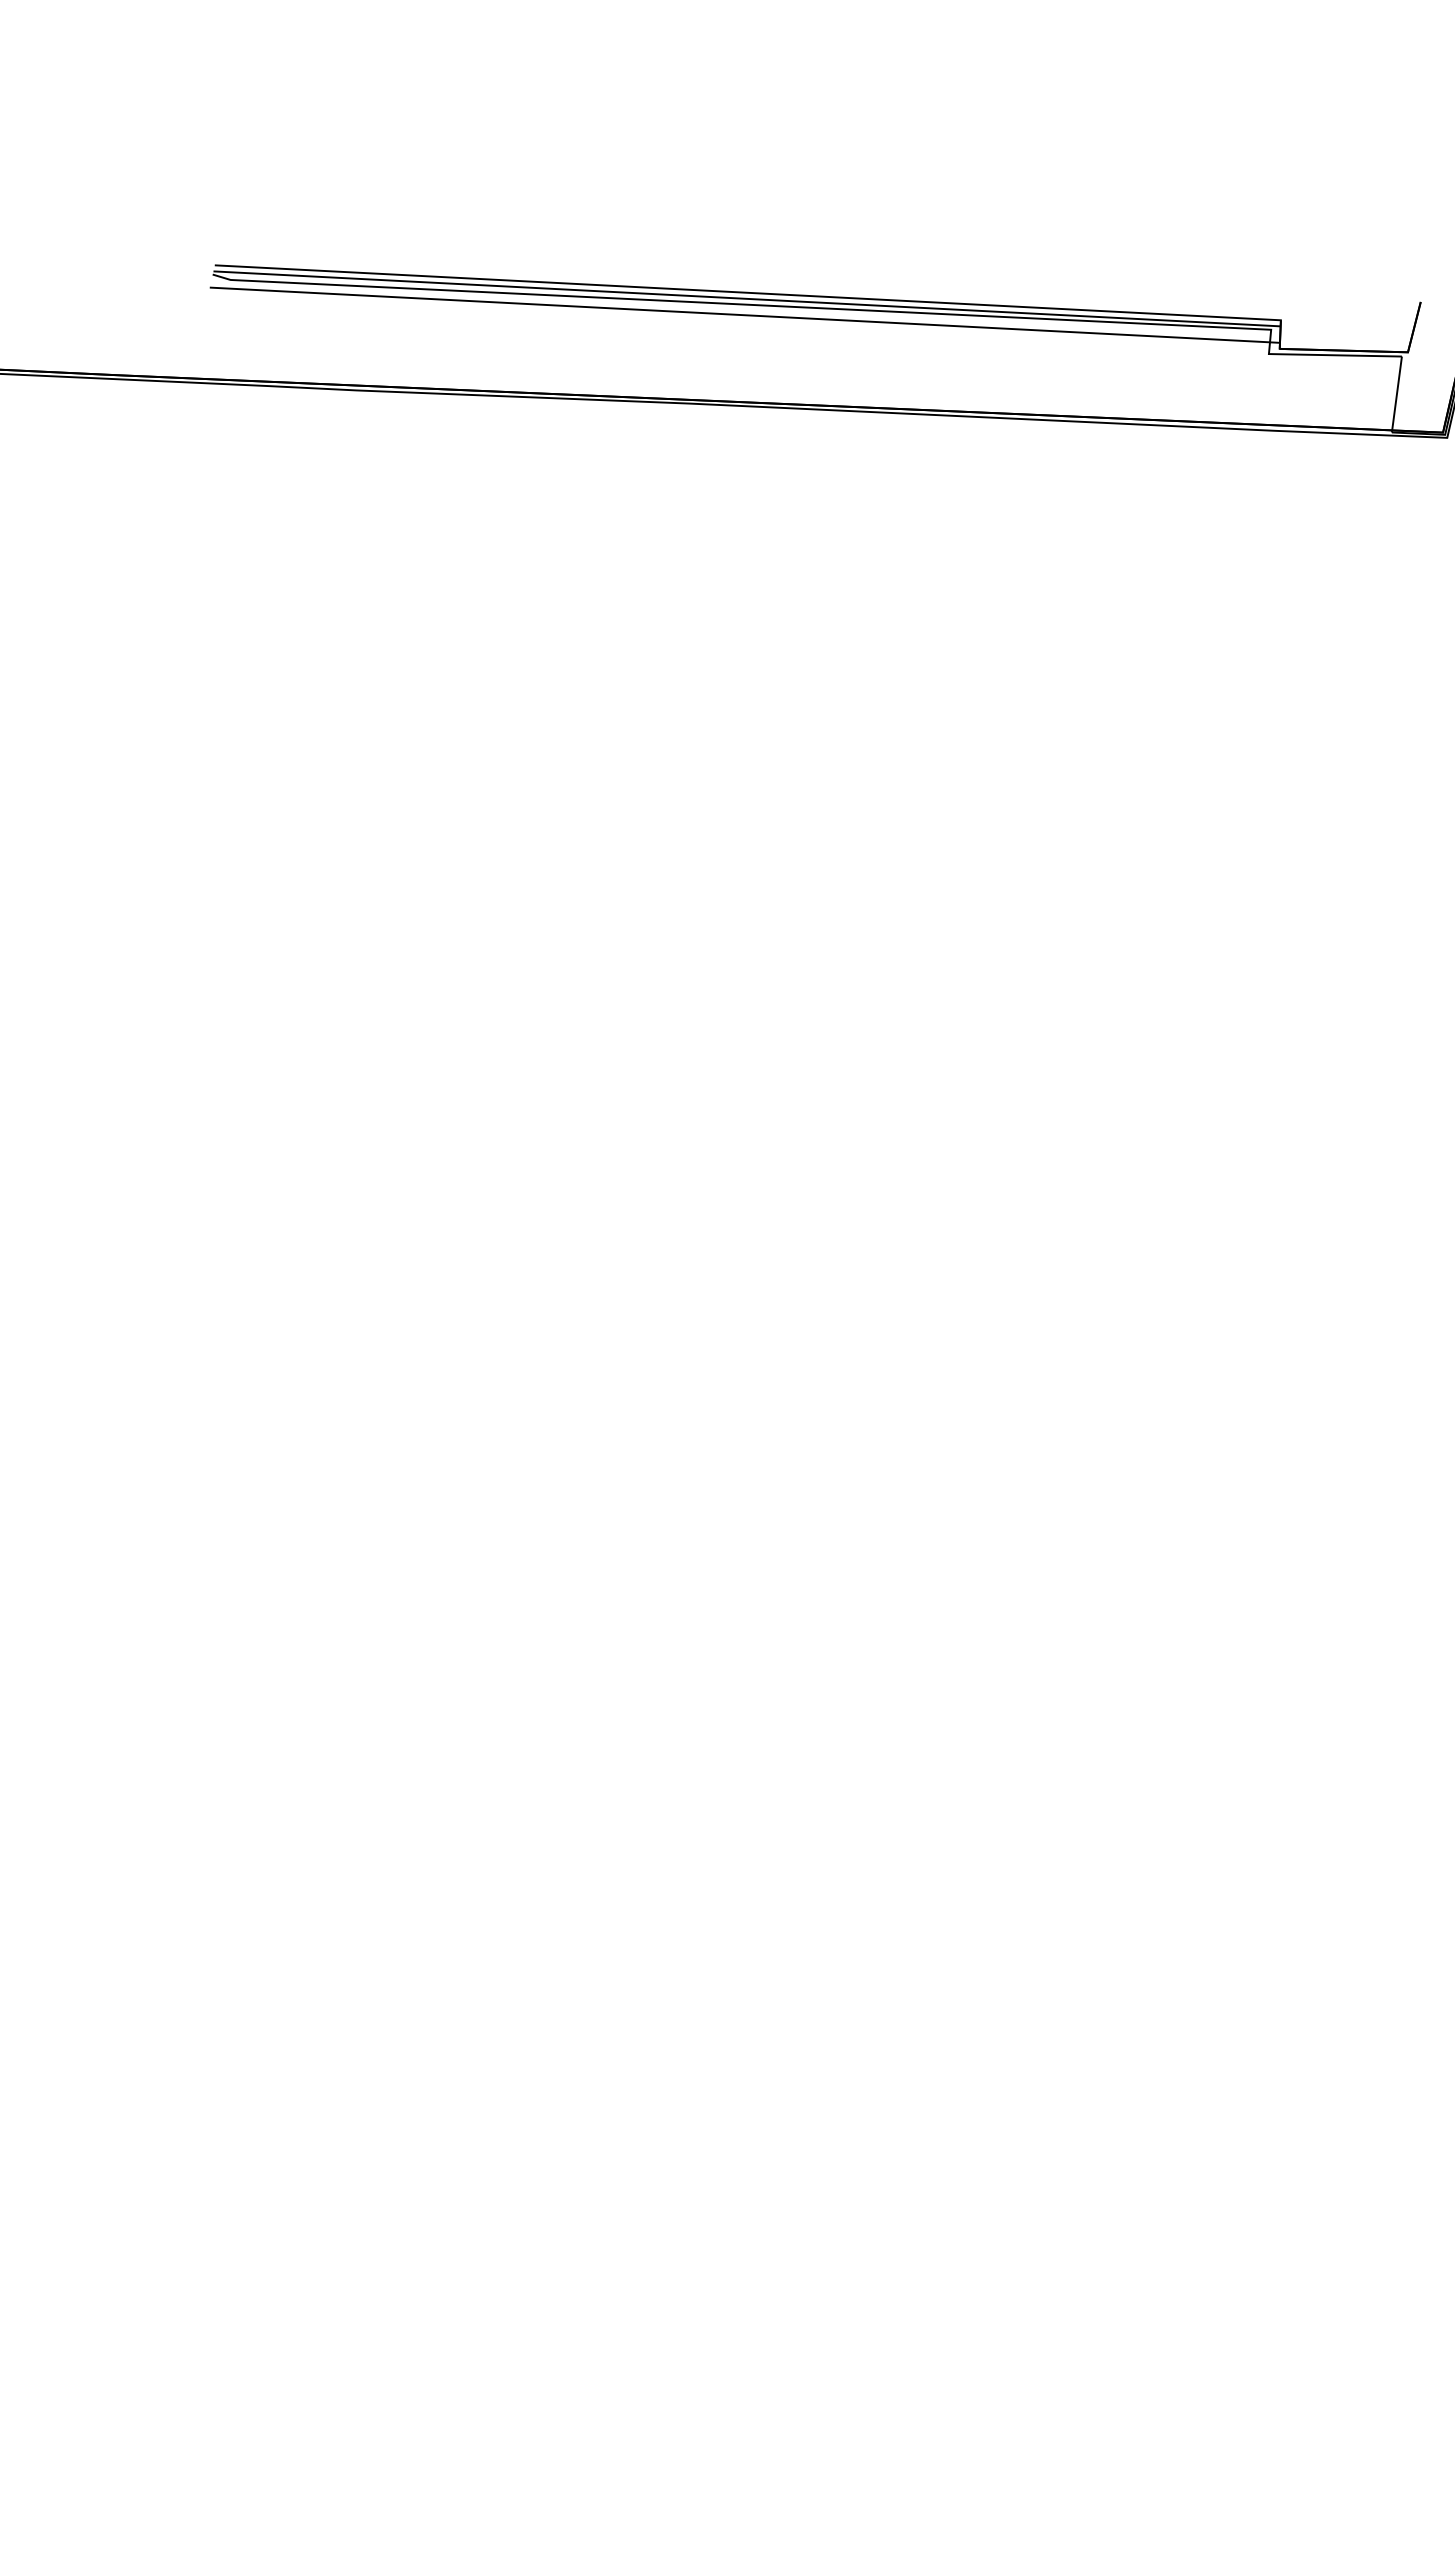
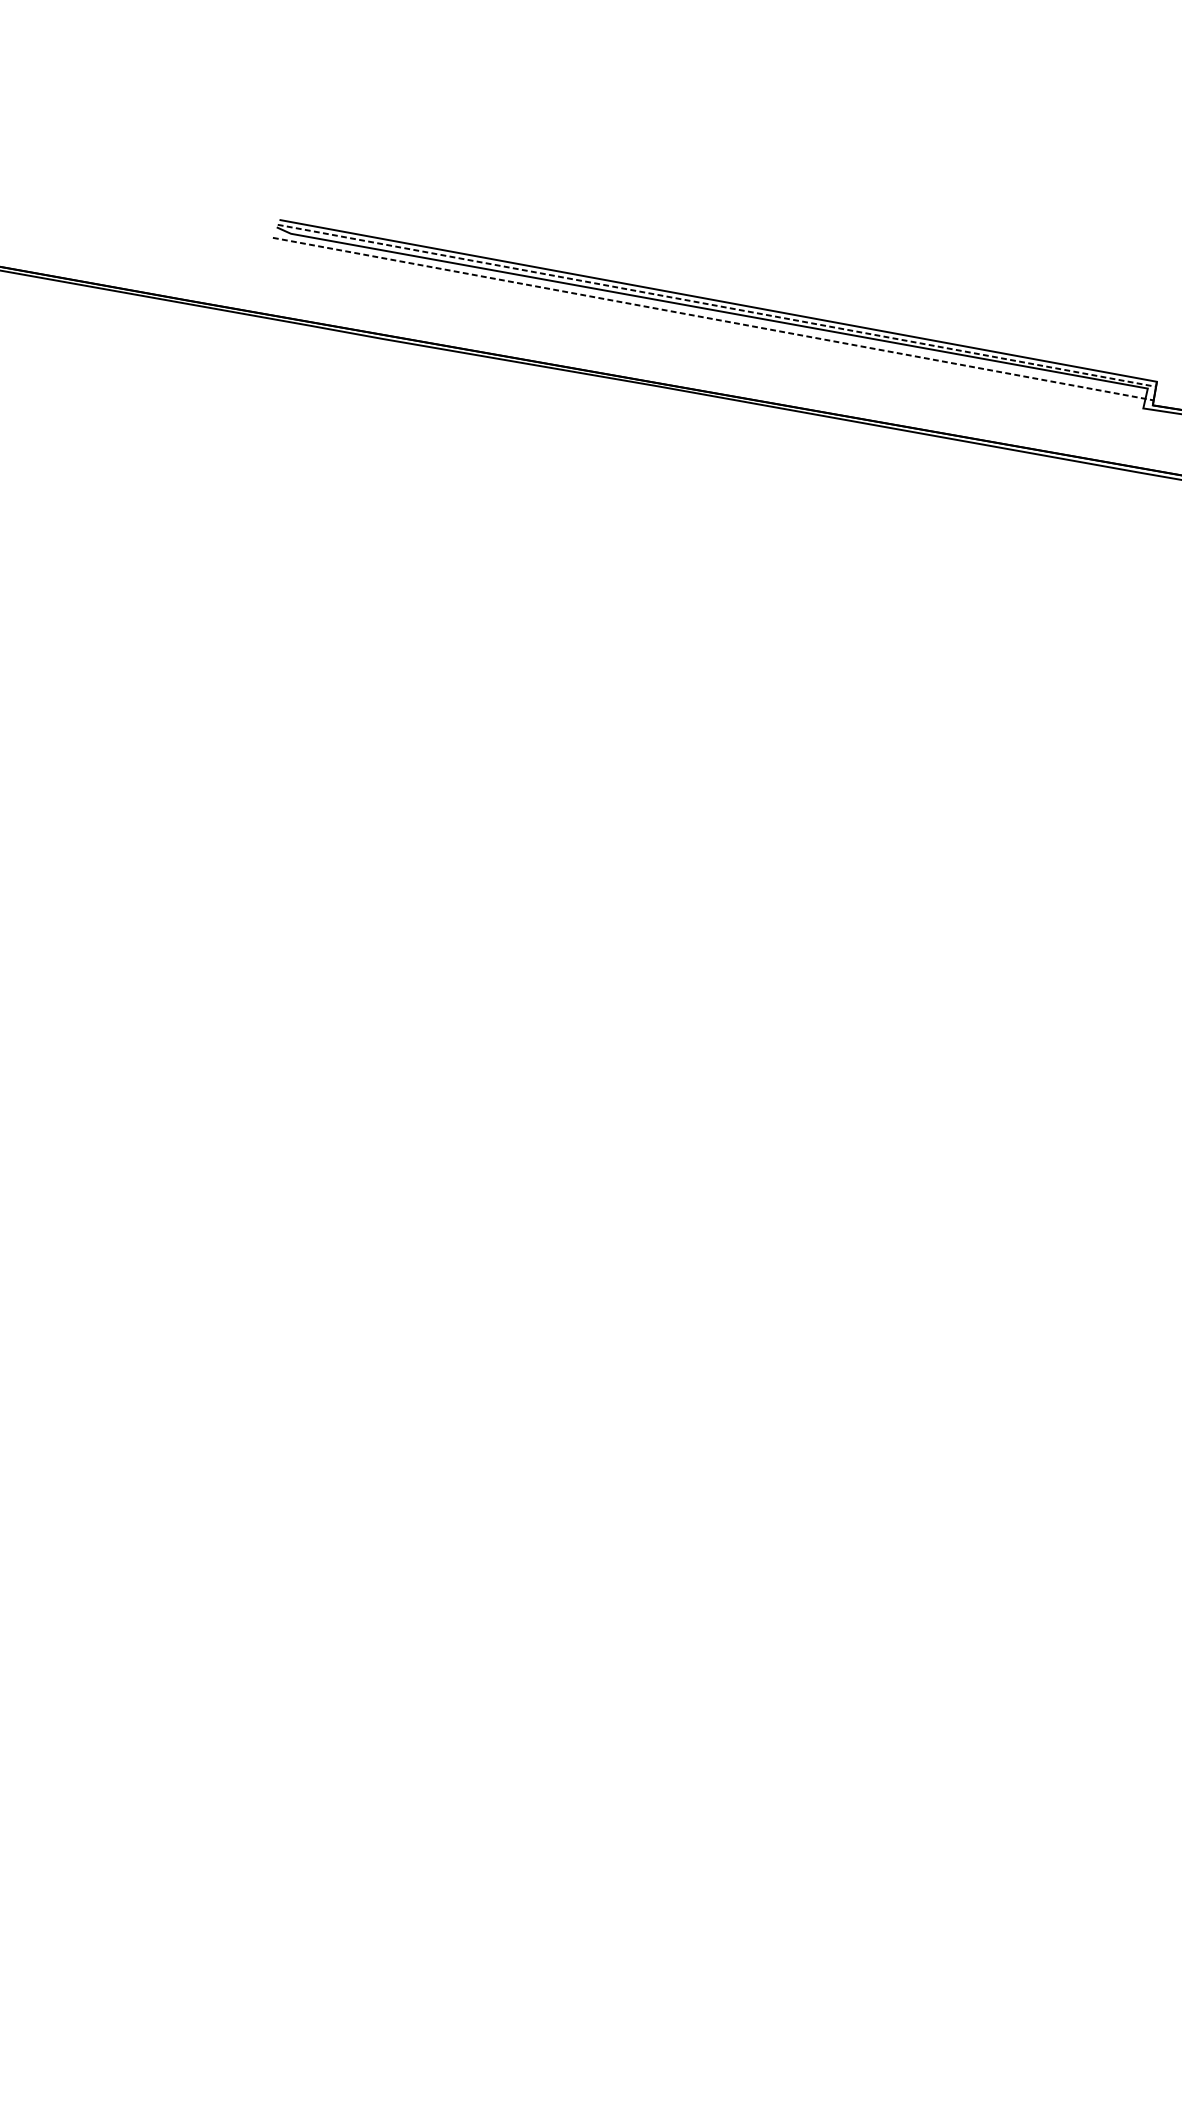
line: (747, 298) -> (717, 305), solid -> dashed
line: (744, 315) -> (712, 319), solid -> dashed

